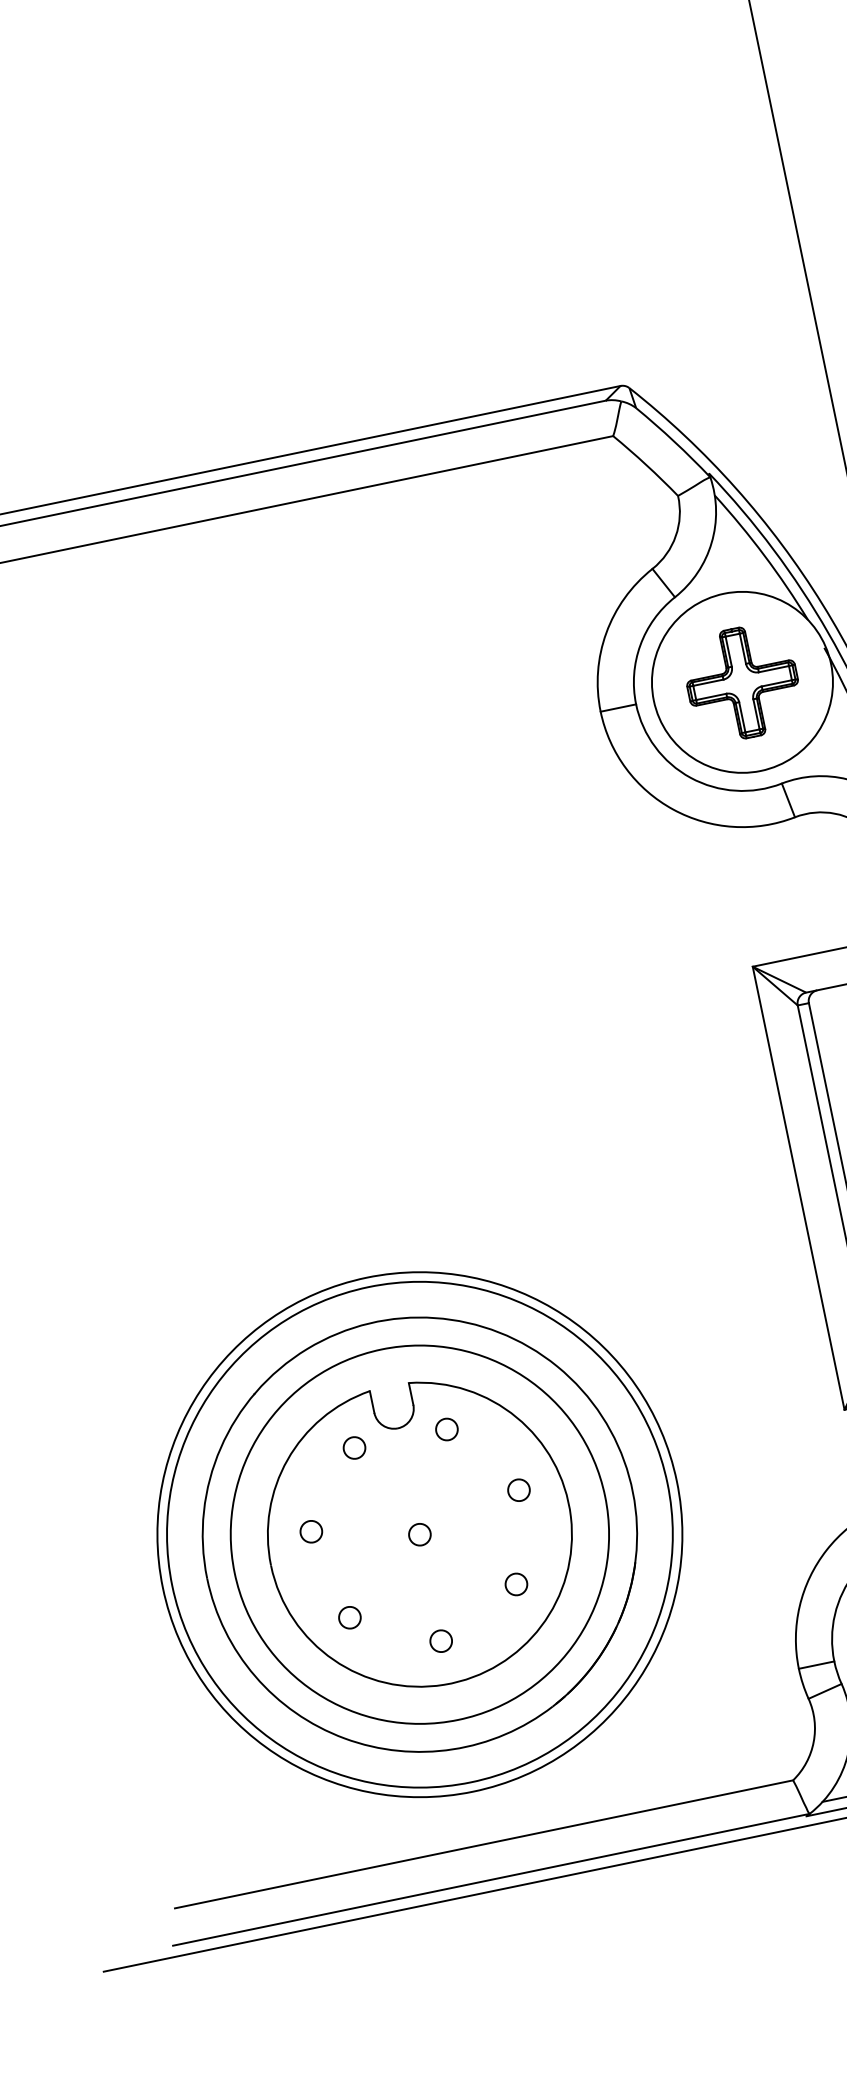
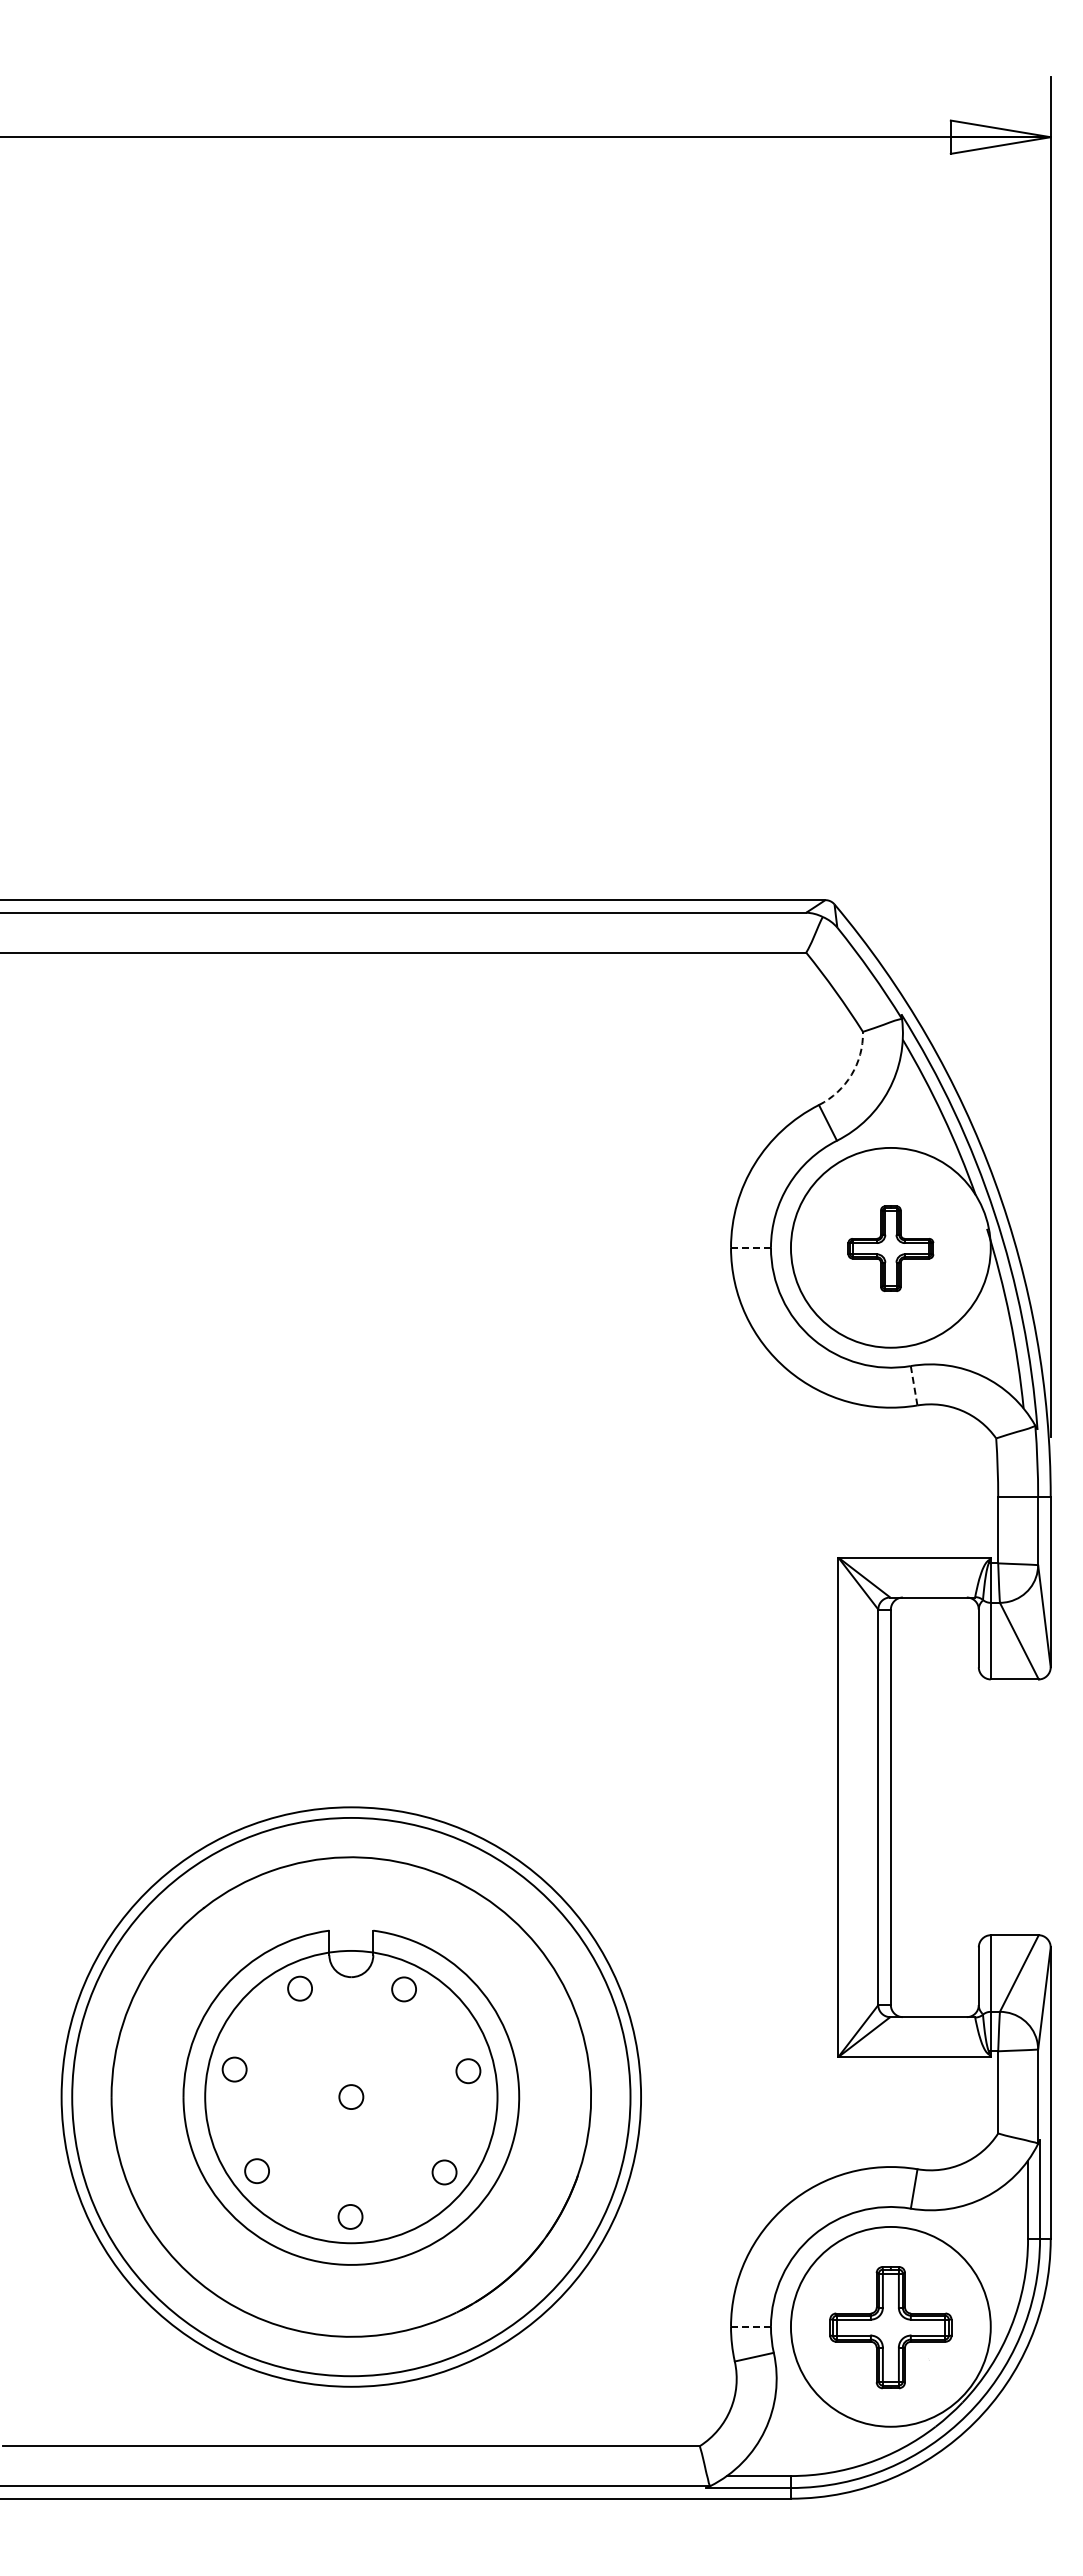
arc: (675, 535) -> (851, 1074), solid -> dashed
part: (742, 683) -> (890, 1248), size x0.7
line: (618, 707) -> (751, 1247), solid -> dashed
line: (788, 800) -> (914, 1385), solid -> dashed
circle: (419, 1534) -> (351, 2096), size x0.7
line: (816, 1664) -> (751, 2326), solid -> dashed

